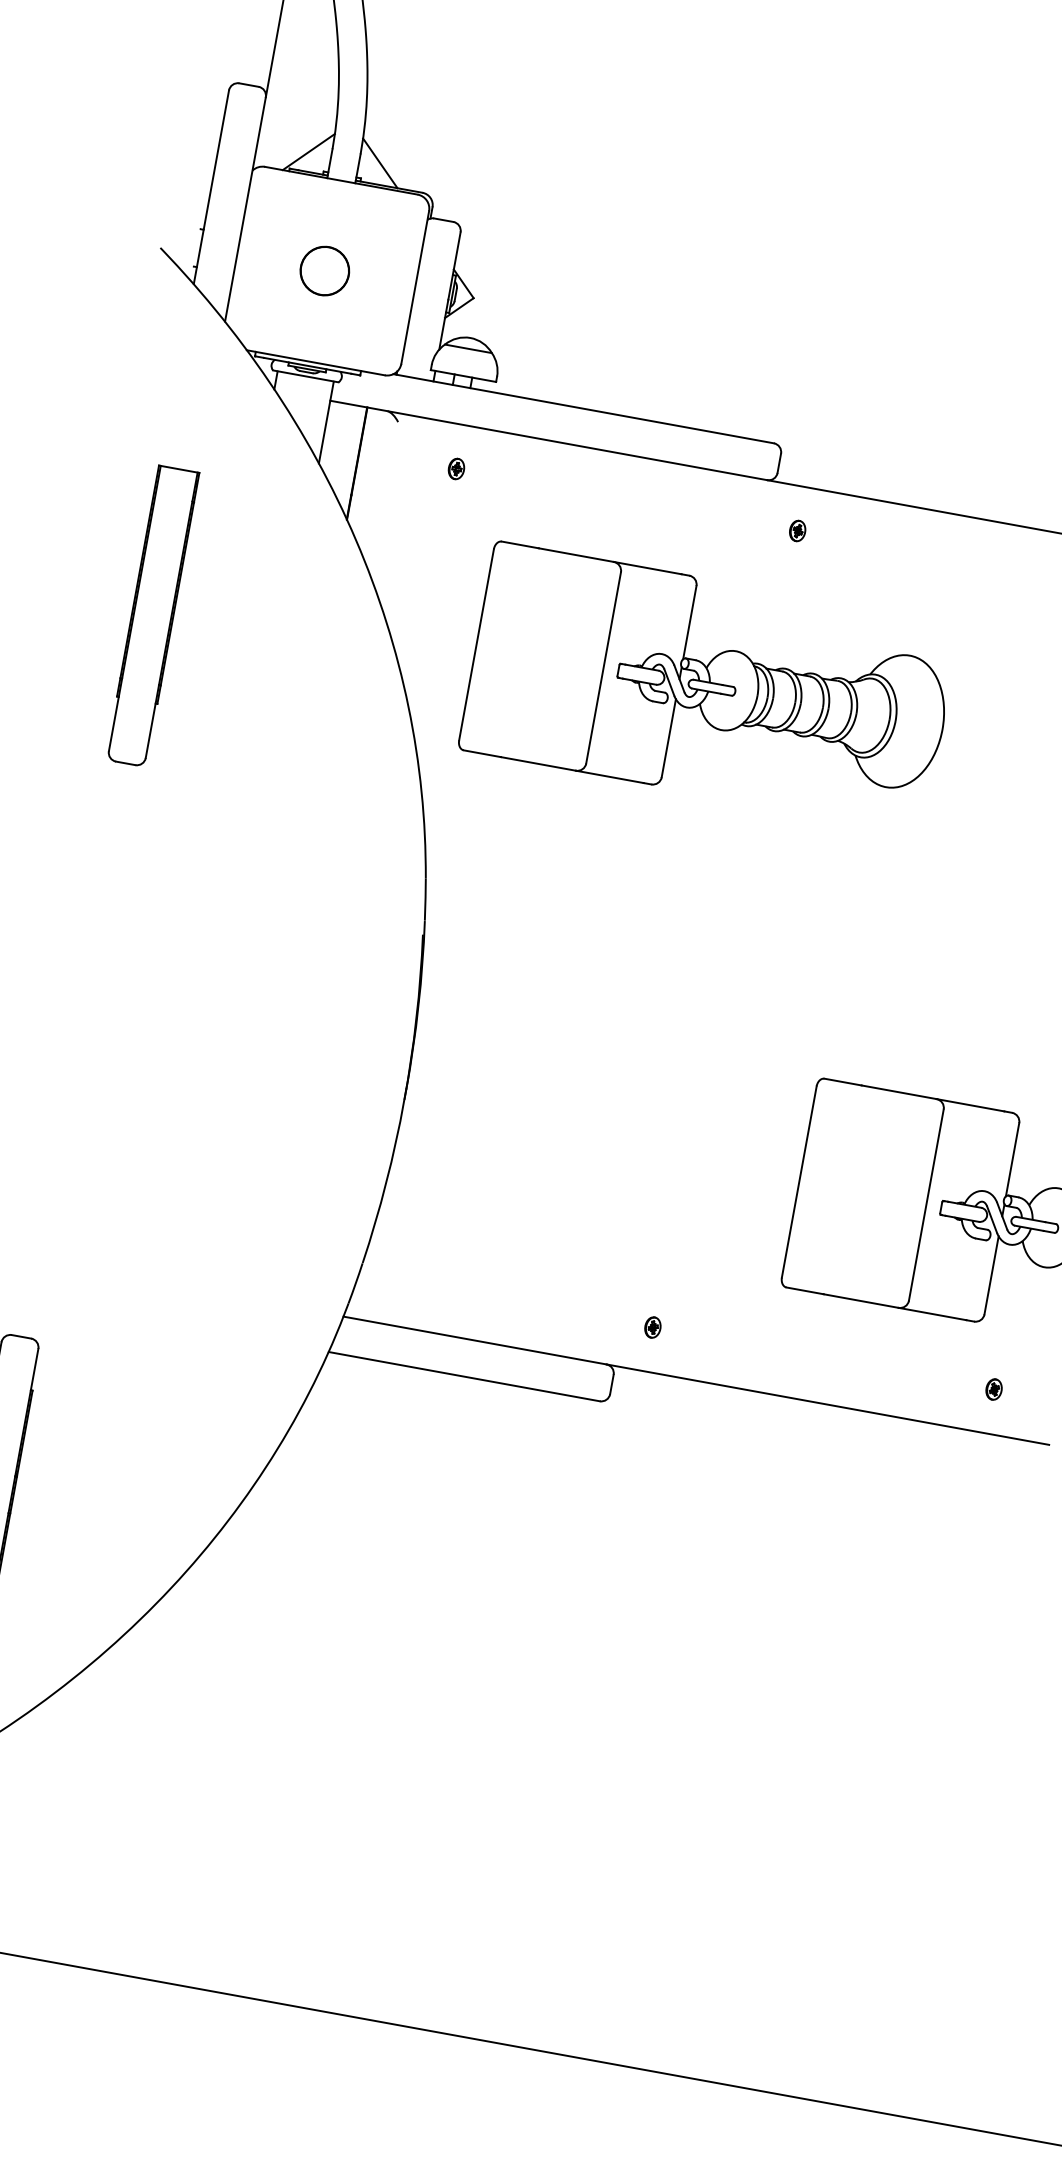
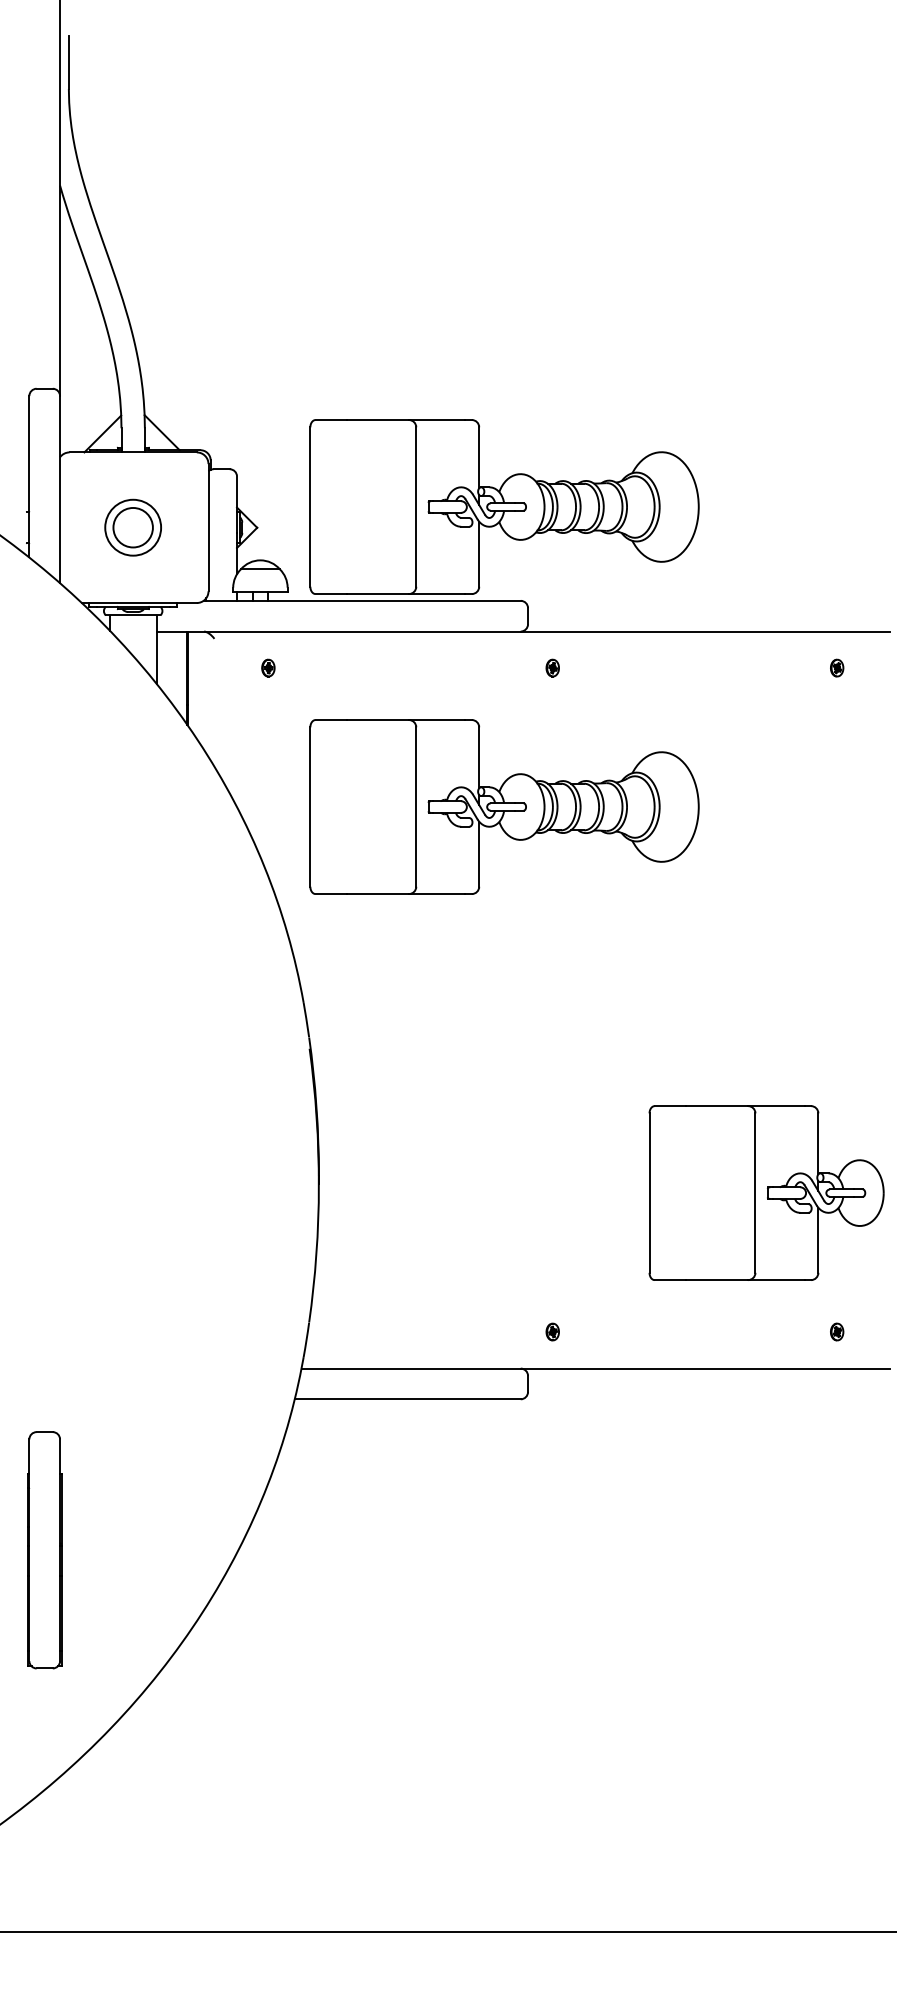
circle: (325, 270) -> (133, 527), size x1.4
part: (774, 326) -> (504, 506), added
part: (152, 616) -> (44, 831), removed

